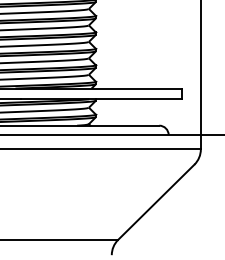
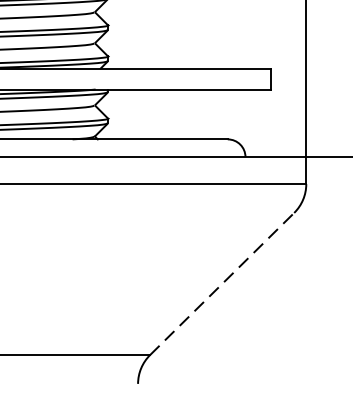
line: (156, 202) -> (222, 284), solid -> dashed

